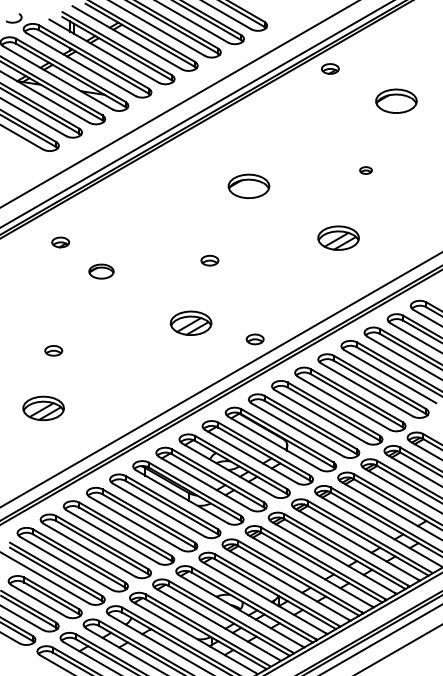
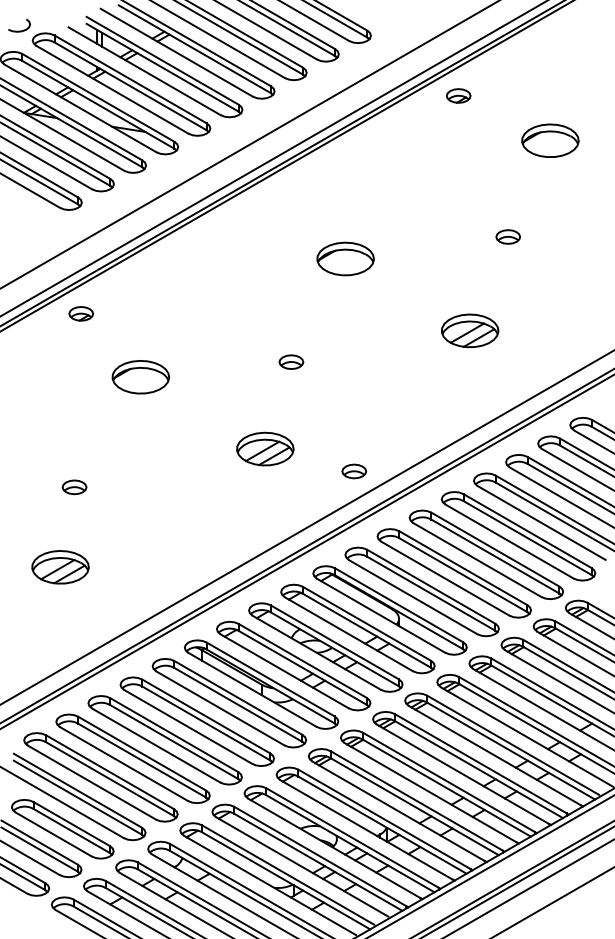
part: (365, 170) -> (507, 236), size x1.43
part: (60, 242) -> (80, 313), moved
part: (101, 271) -> (140, 377), size x1.67

